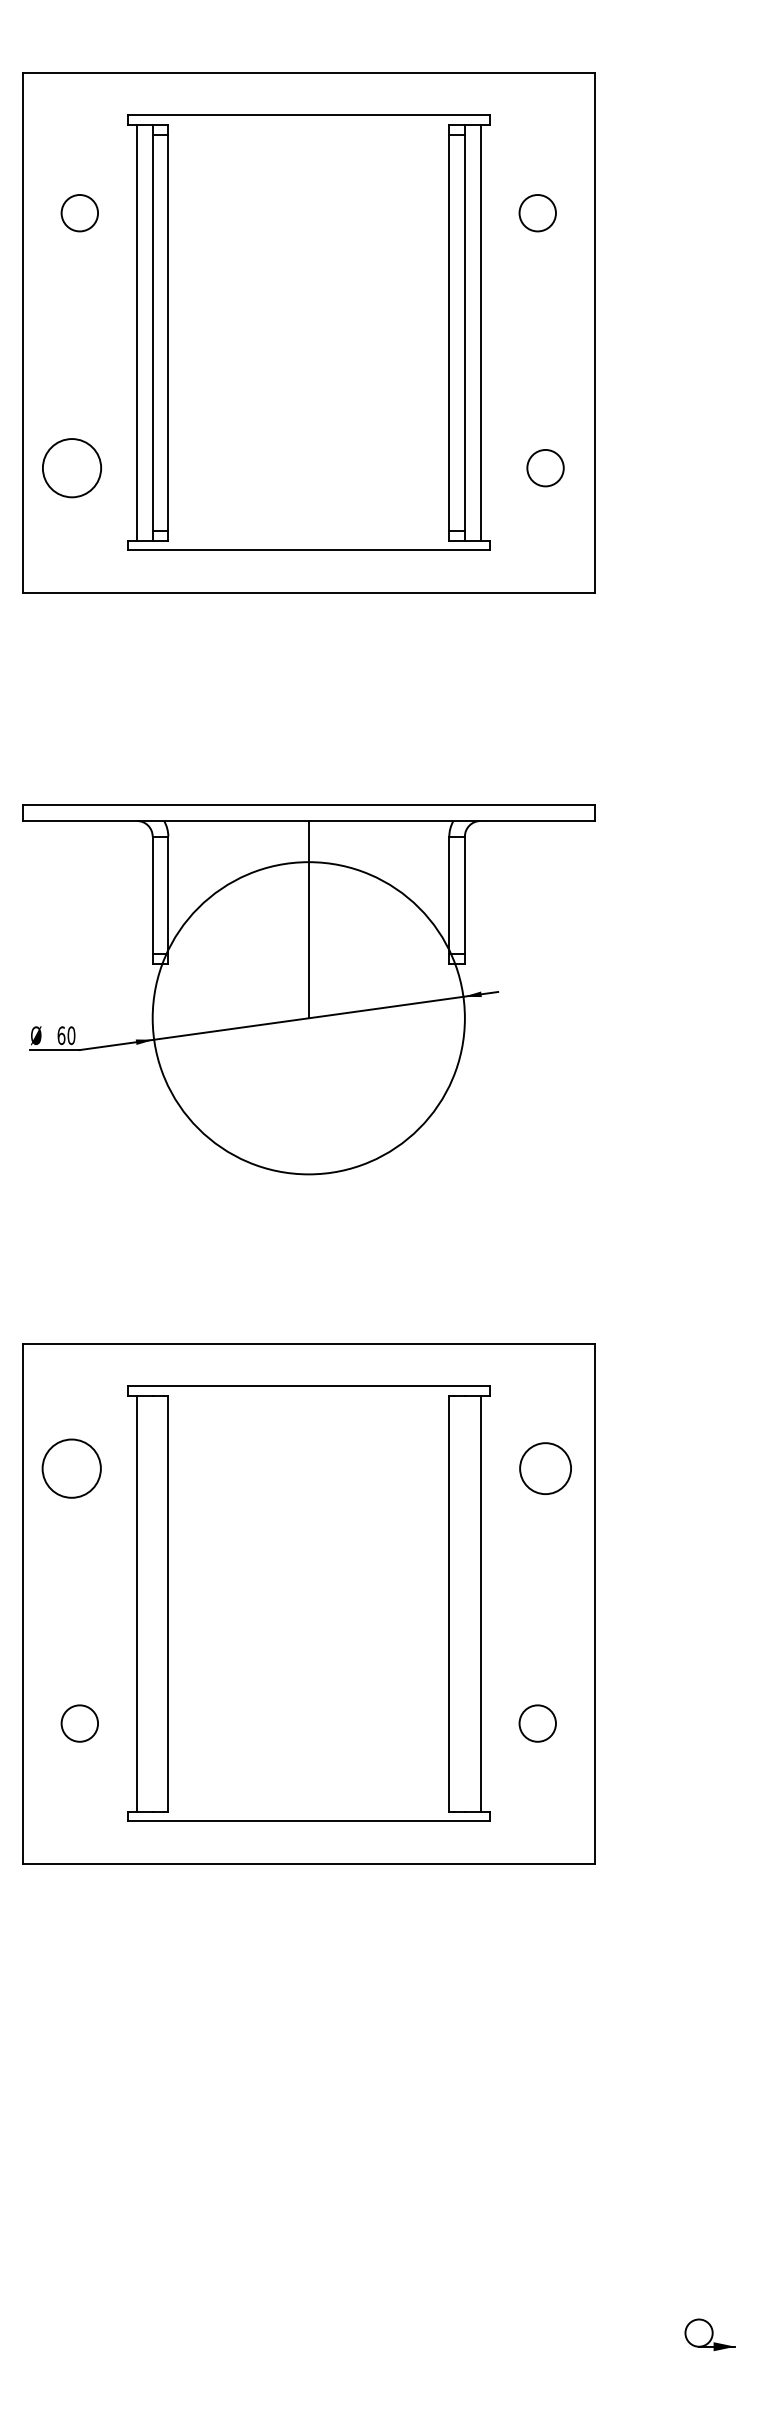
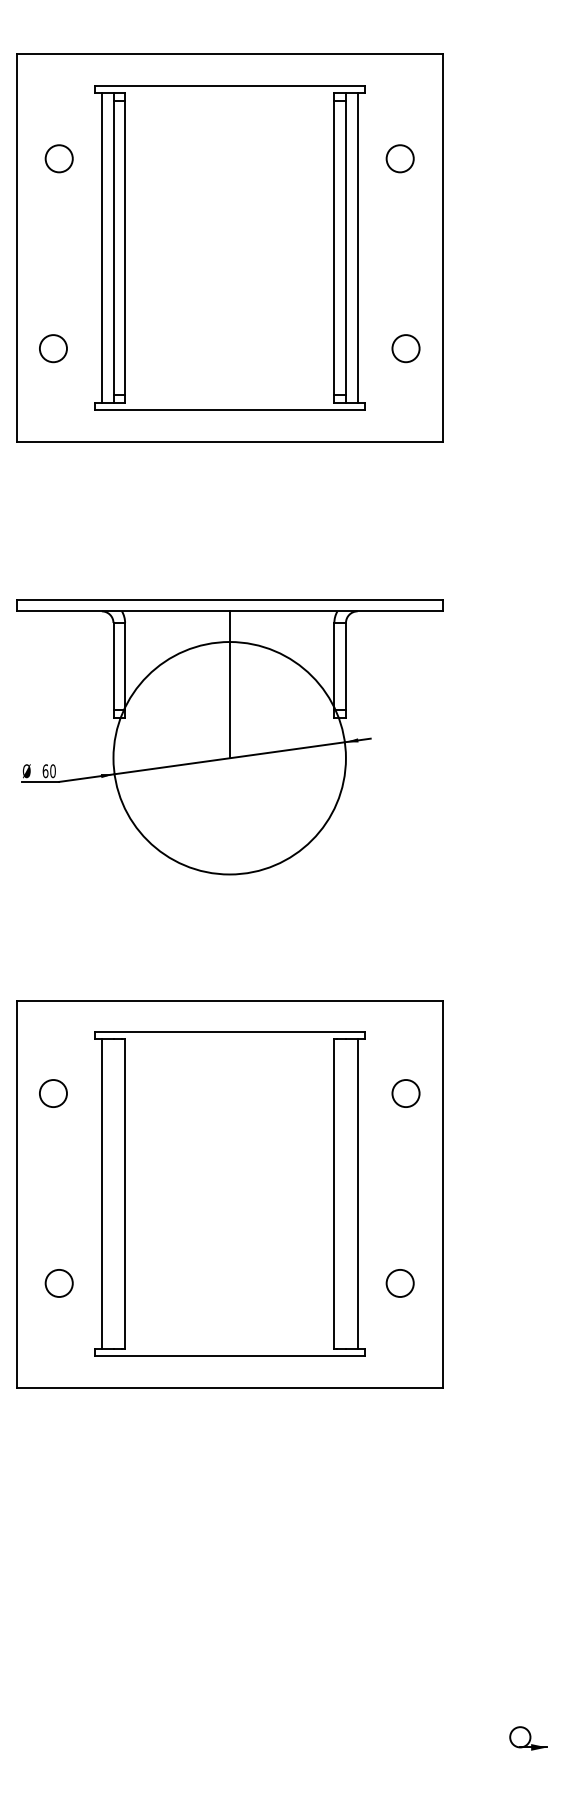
circle: (71, 467) -> (53, 348), size x0.62
circle: (72, 1468) -> (53, 1093), size x0.62
circle: (545, 1468) -> (405, 1093), size x0.71

